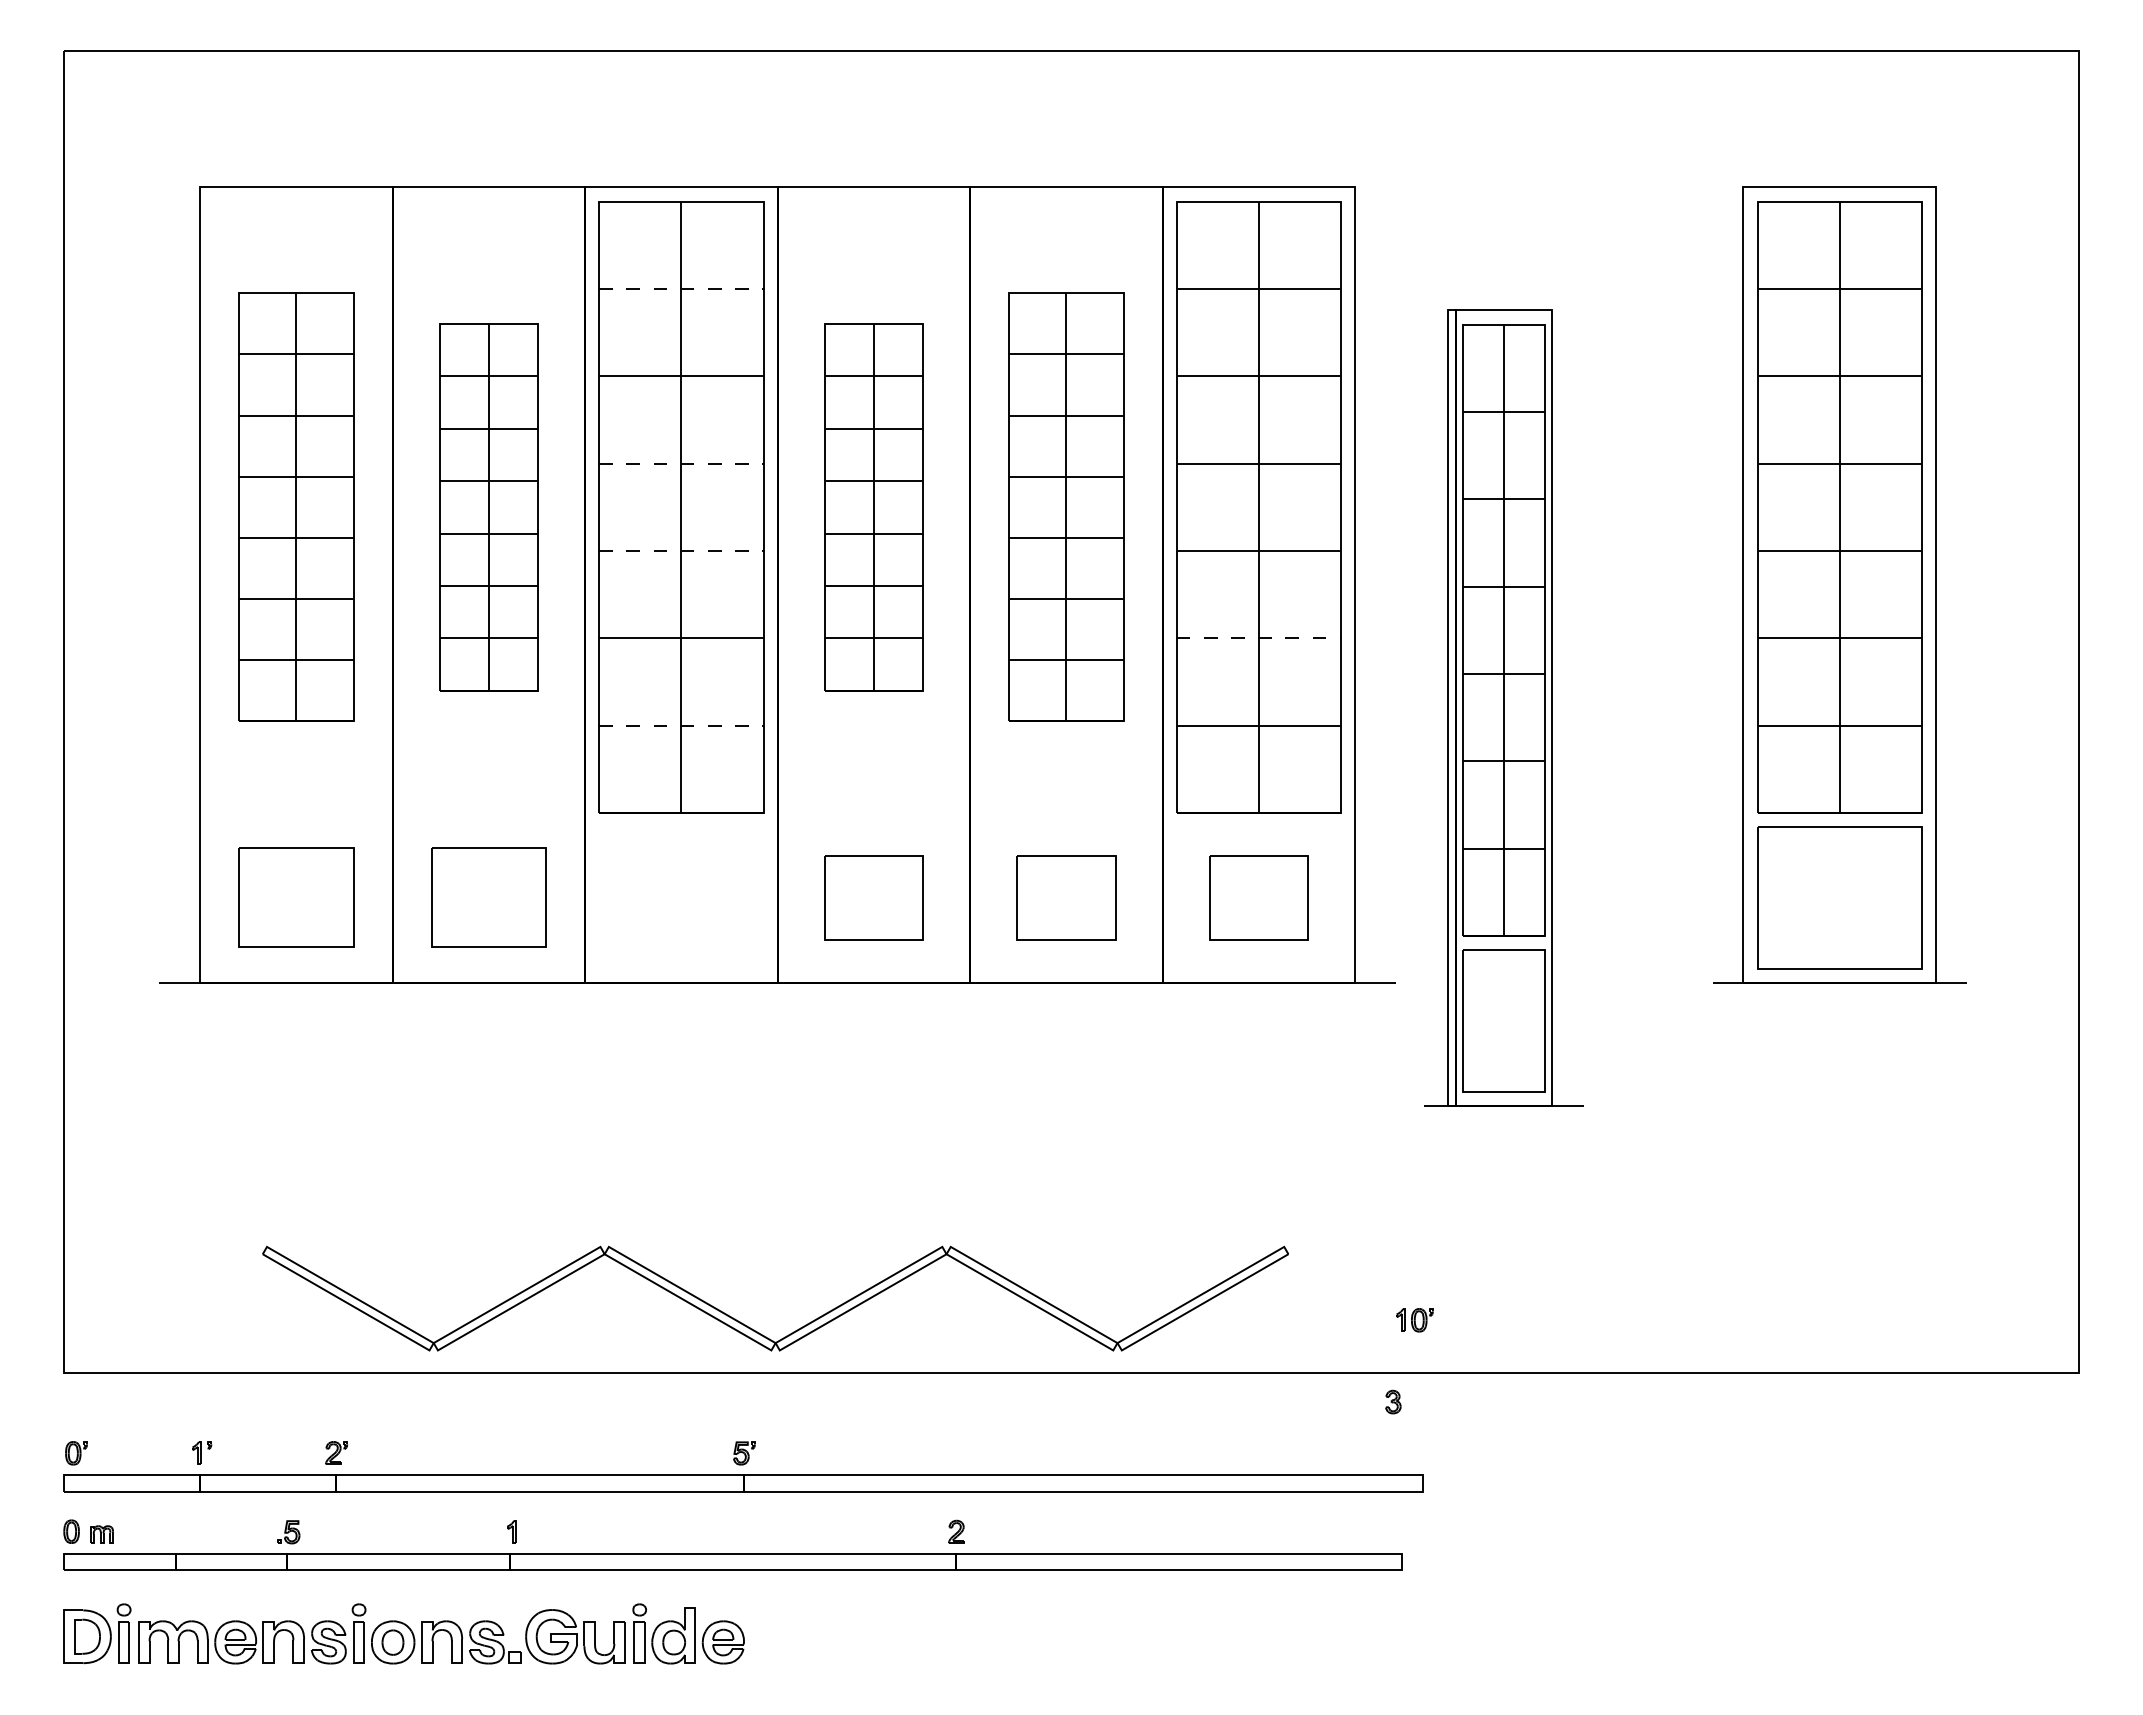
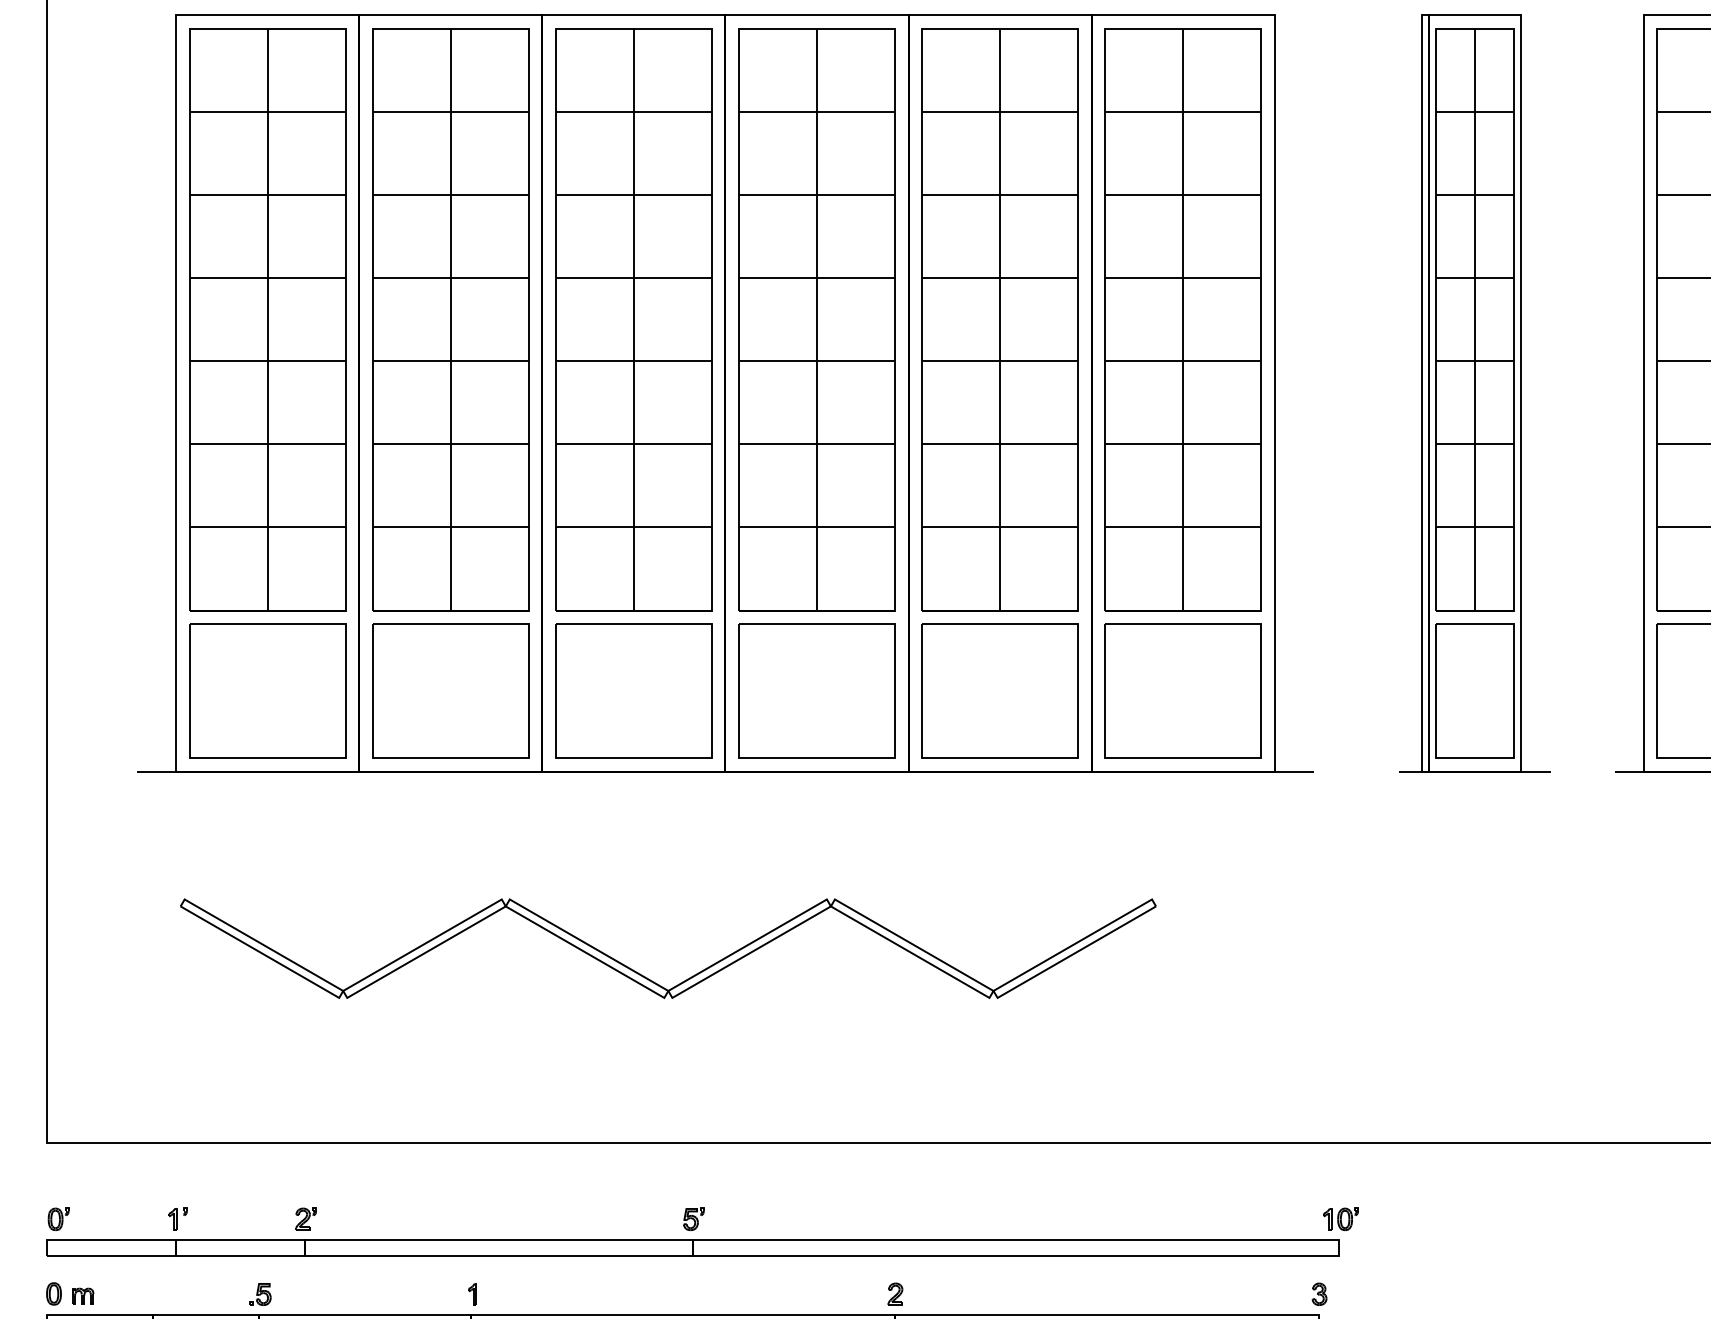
line: (681, 288) -> (634, 111), dashed -> solid
line: (681, 463) -> (634, 278), dashed -> solid
part: (295, 507) -> (266, 319), size x1.43
part: (488, 507) -> (450, 319), size x1.67
part: (873, 507) -> (816, 319), size x1.67
part: (1066, 507) -> (1000, 319), size x1.43
line: (681, 550) -> (634, 360), dashed -> solid
line: (1259, 638) -> (1183, 444), dashed -> solid
part: (1503, 707) -> (1474, 393), moved
line: (681, 725) -> (634, 527), dashed -> solid
part: (295, 897) -> (266, 690), size x1.43
part: (488, 897) -> (450, 690), size x1.43
part: (681, 897) -> (634, 690), added
part: (873, 897) -> (816, 690), size x1.67
part: (1066, 897) -> (1000, 690), size x1.67
part: (1258, 897) -> (1182, 690), size x1.67
part: (1414, 1320) -> (1340, 1219), moved
part: (754, 1329) -> (648, 978), moved
part: (1393, 1401) -> (1319, 1293), moved

